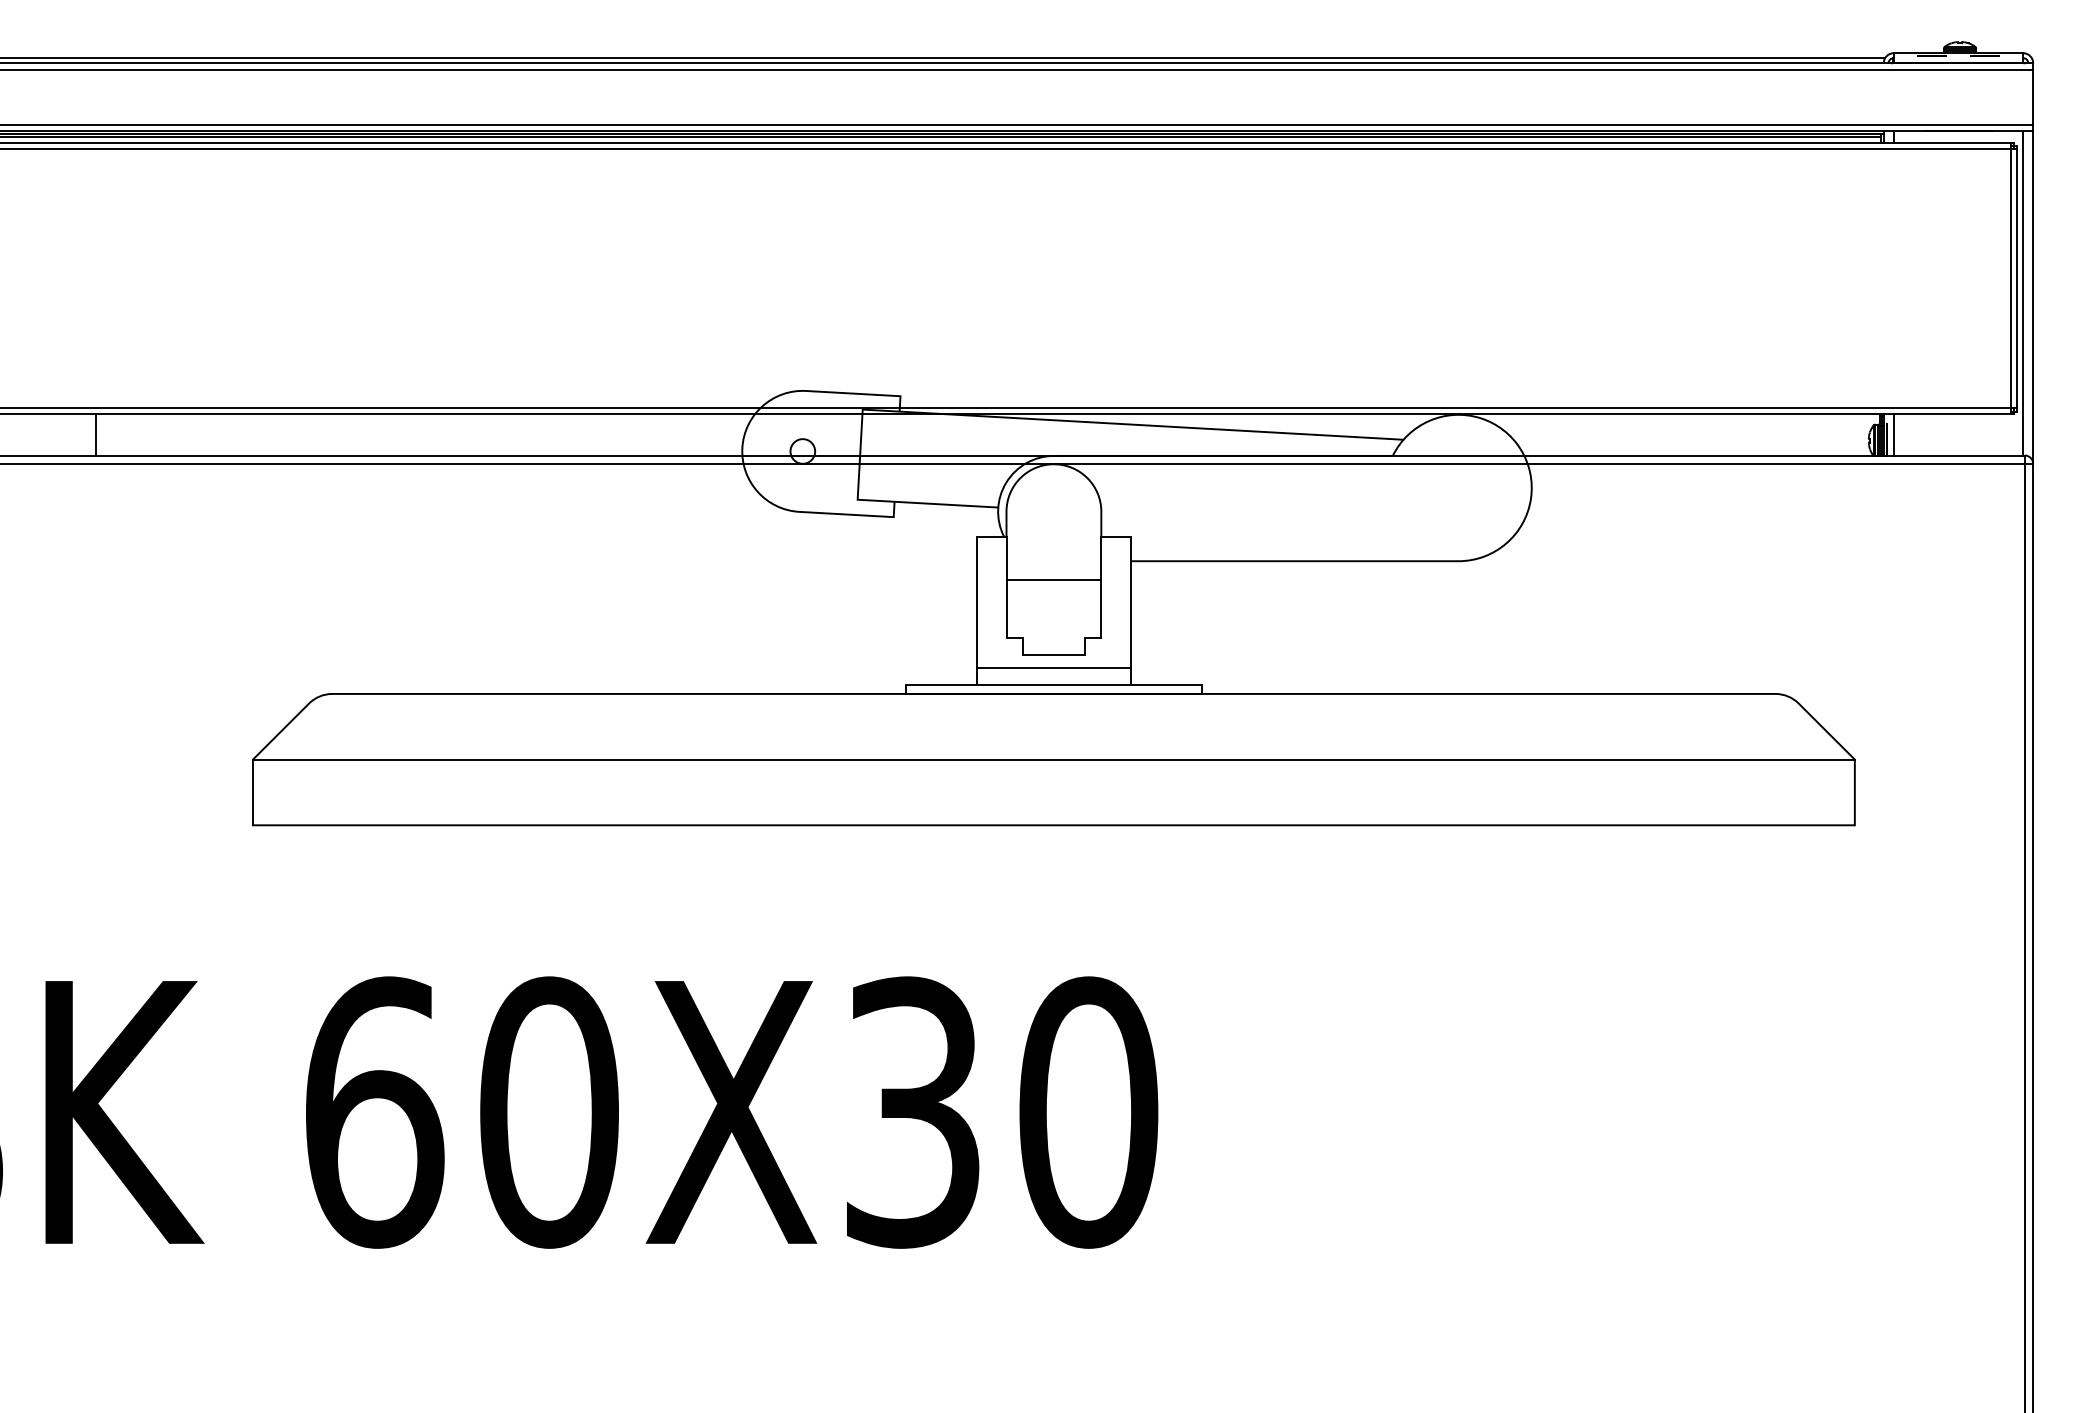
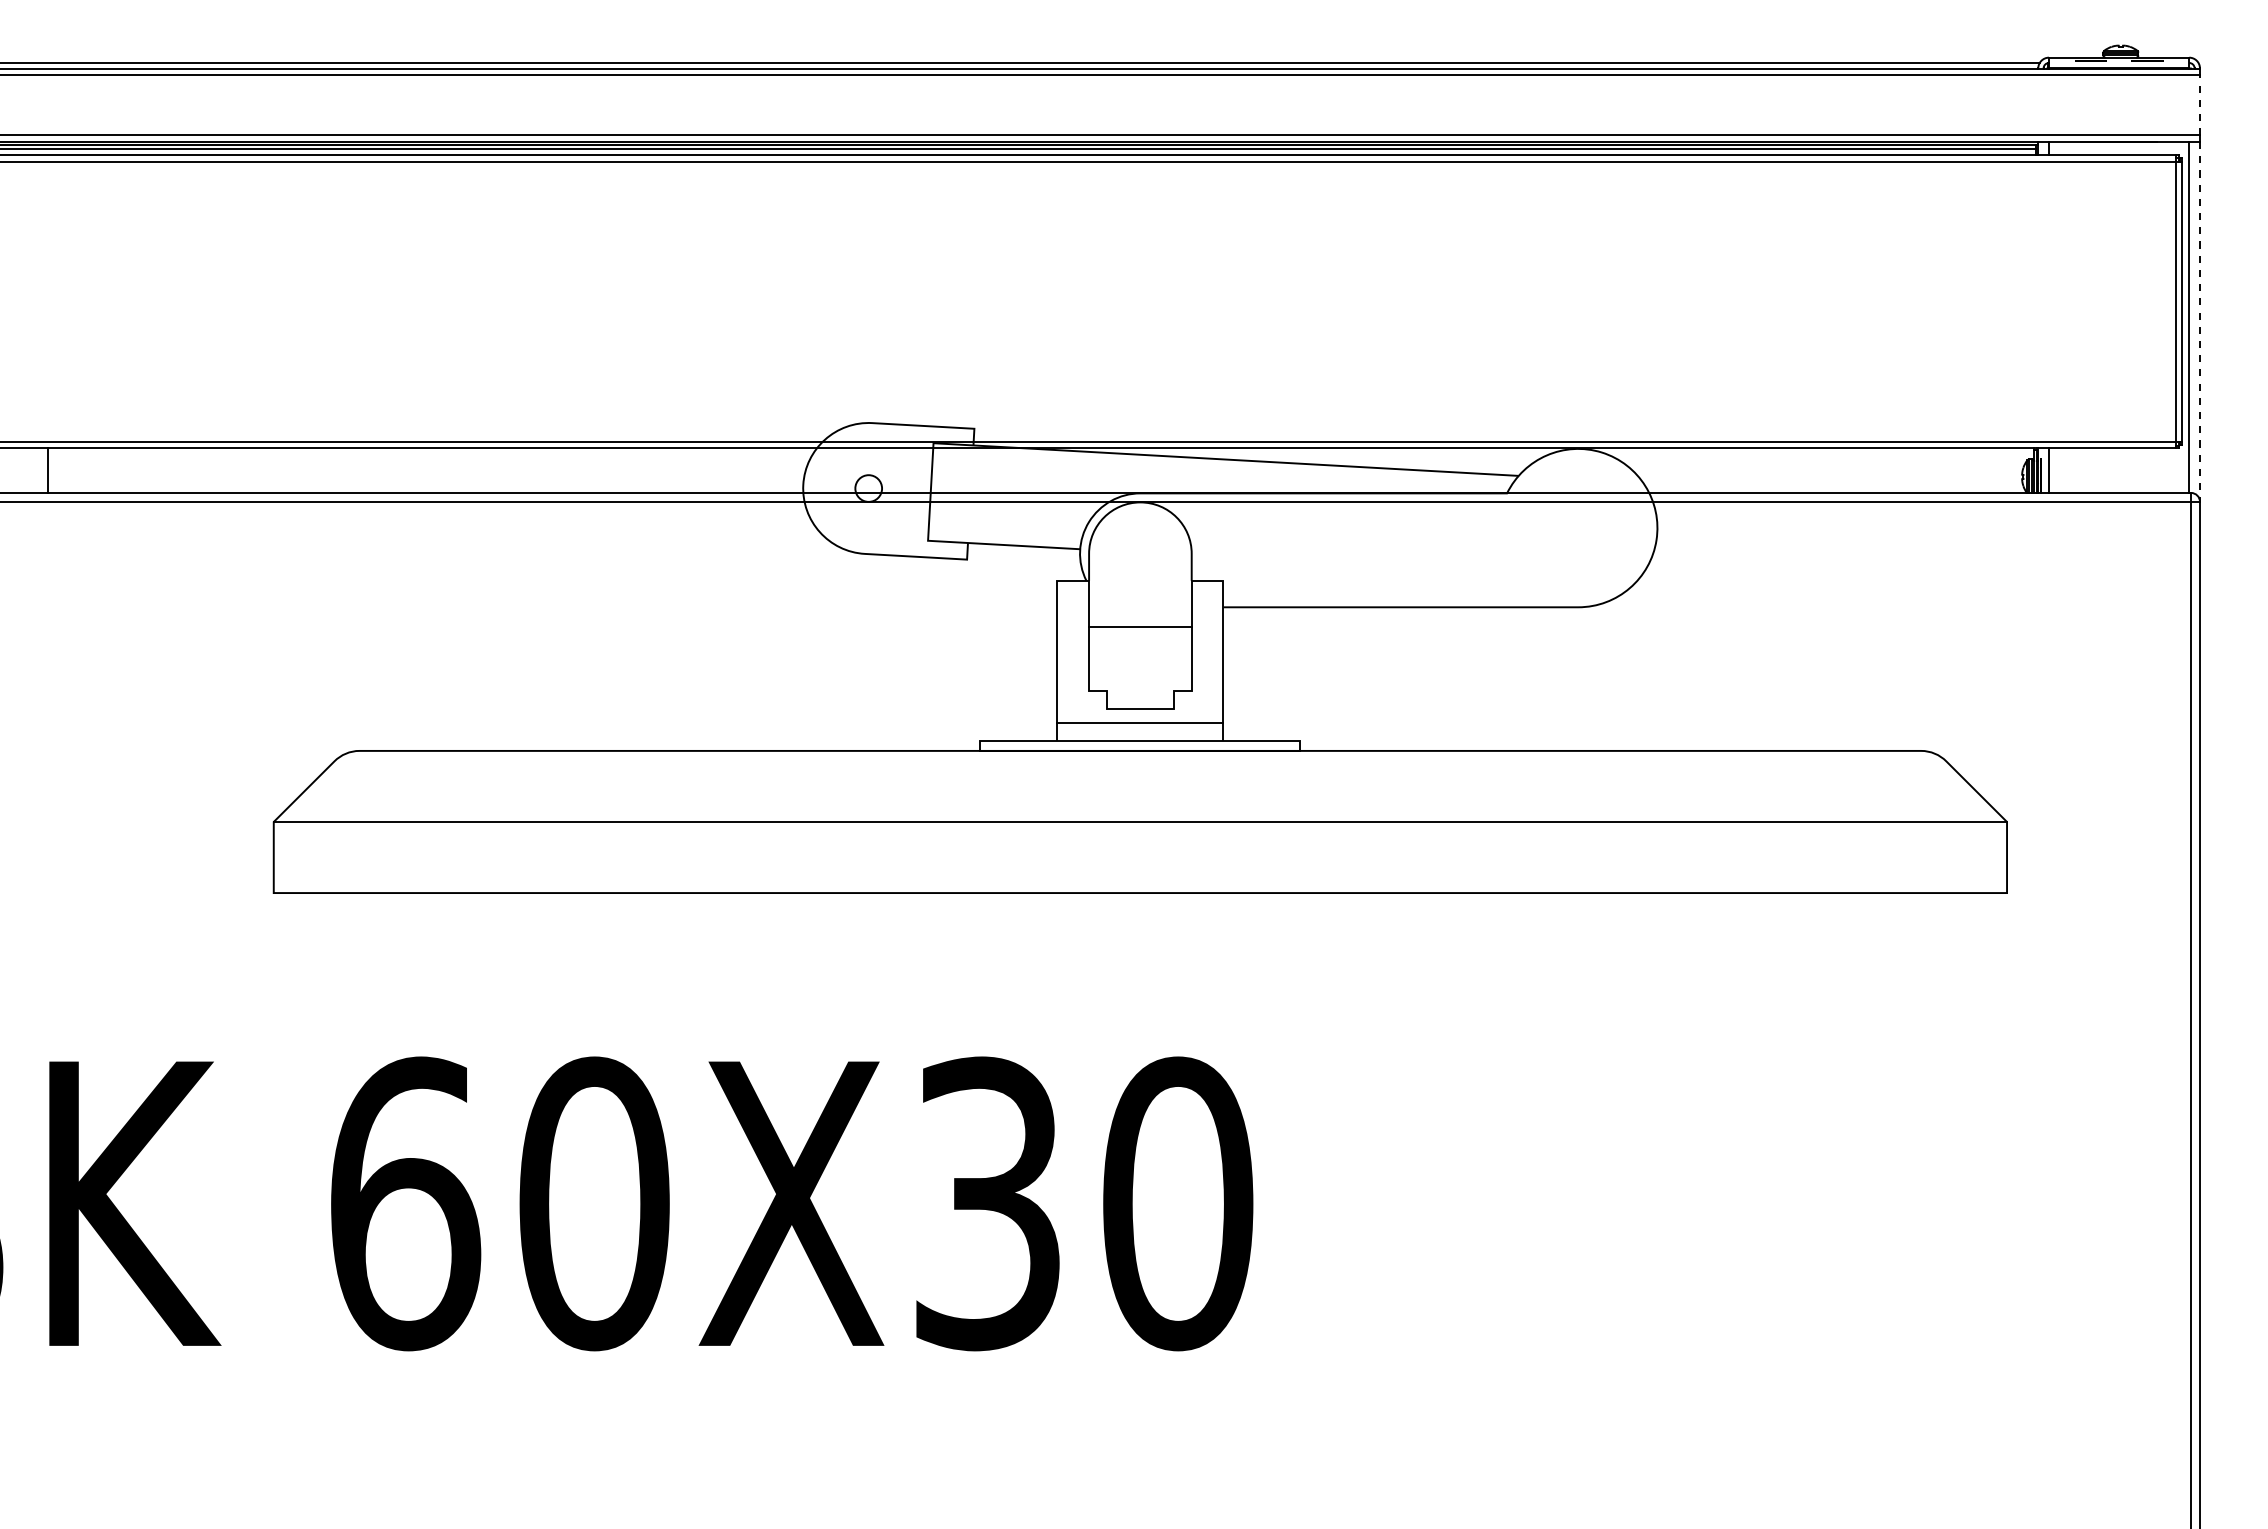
line: (2032, 97) -> (2199, 105), solid -> dashed
line: (2032, 297) -> (2199, 321), solid -> dashed
line: (95, 434) -> (47, 470), moved

